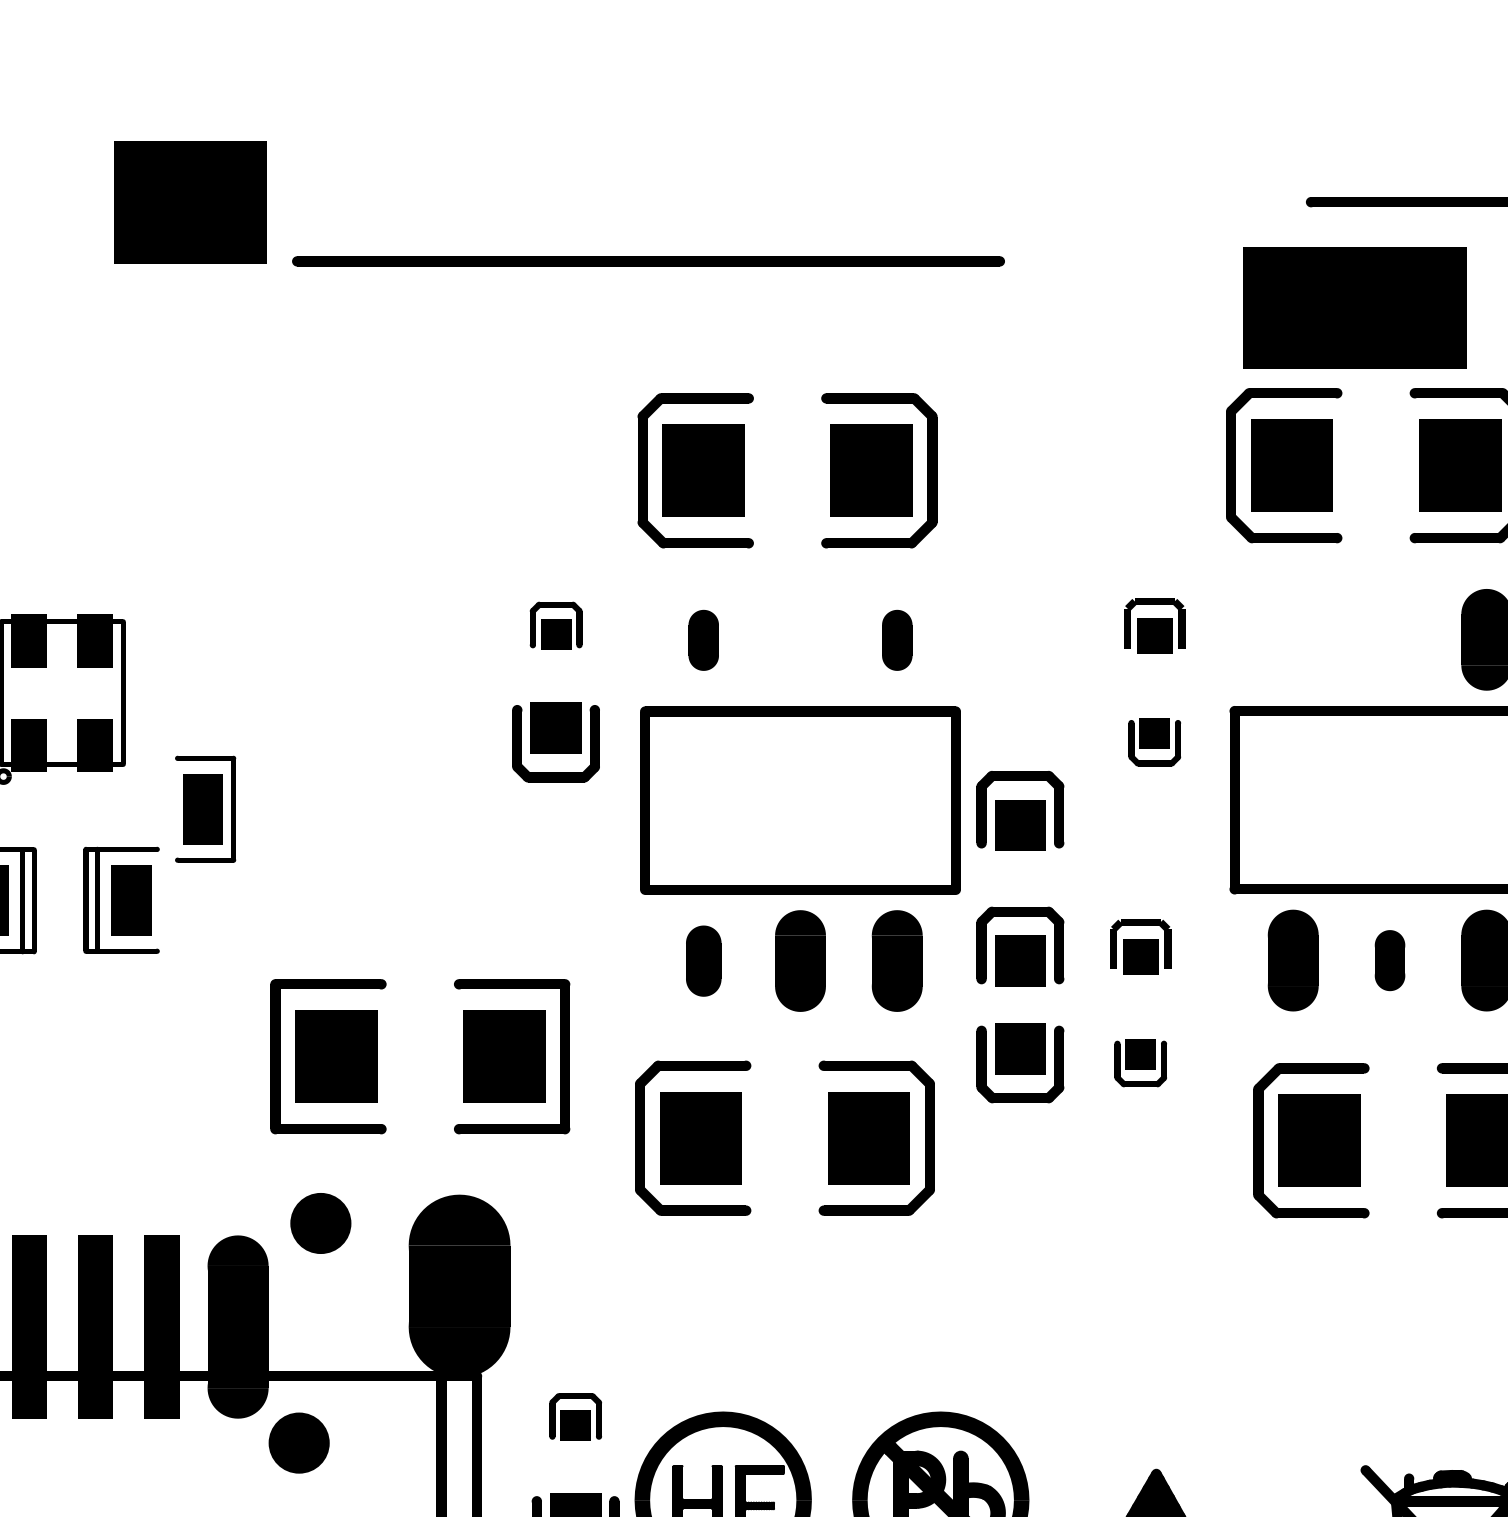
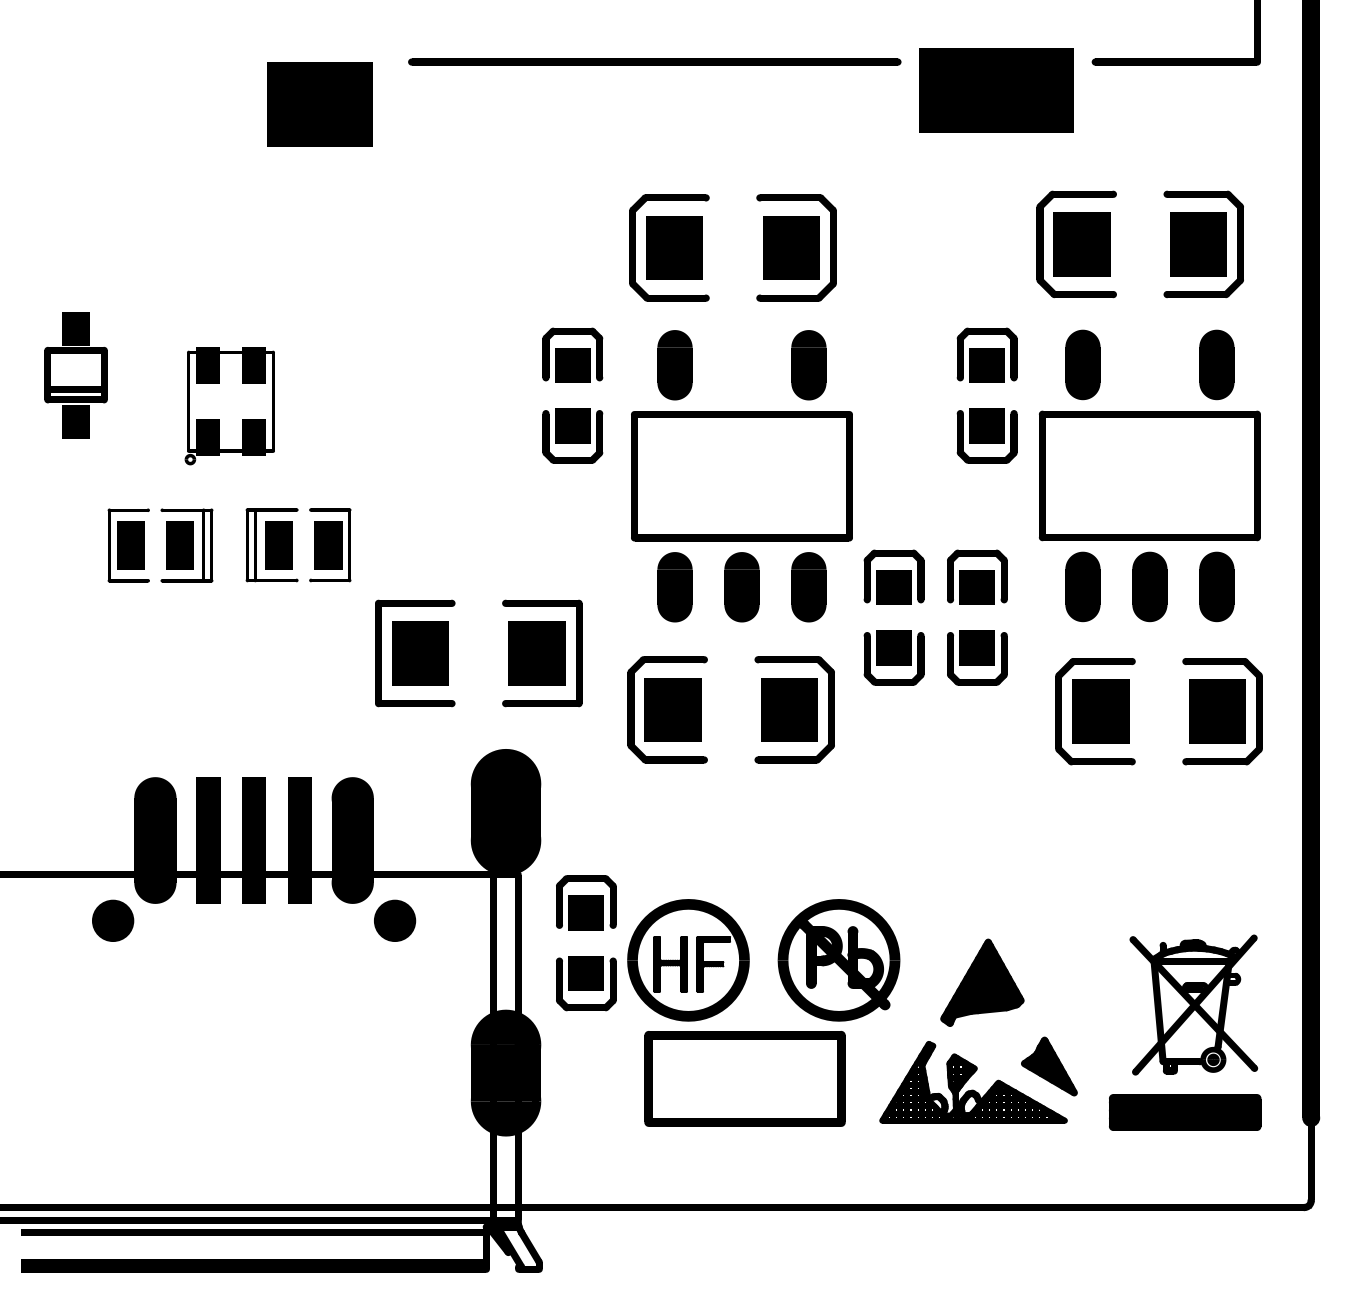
part: (190, 202) -> (319, 104), moved
part: (648, 260) -> (654, 61), moved
part: (1354, 308) -> (996, 90), moved
part: (555, 624) -> (572, 354), size x1.67
part: (1153, 624) -> (986, 354), size x1.43
part: (1292, 639) -> (1082, 364), added
part: (703, 640) -> (674, 365), size x1.67
part: (896, 640) -> (808, 365), size x1.67
part: (1153, 741) -> (986, 435), size x1.67
part: (205, 809) -> (330, 545), moved
part: (1019, 809) -> (893, 482), removed
part: (1140, 945) -> (977, 576), size x1.43
part: (1389, 959) -> (1149, 586), size x1.67
part: (703, 961) -> (674, 587), size x1.43
part: (1140, 1062) -> (977, 657), size x1.67
part: (321, 1222) -> (410, 768), removed
part: (575, 1416) -> (586, 902), size x1.67

